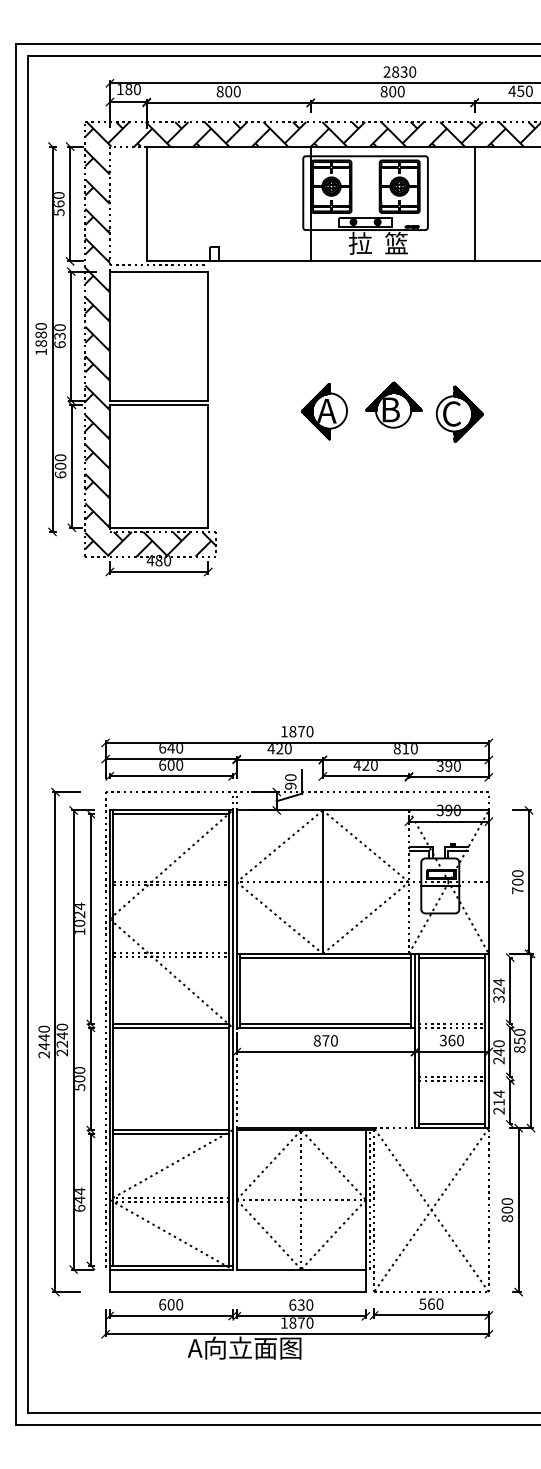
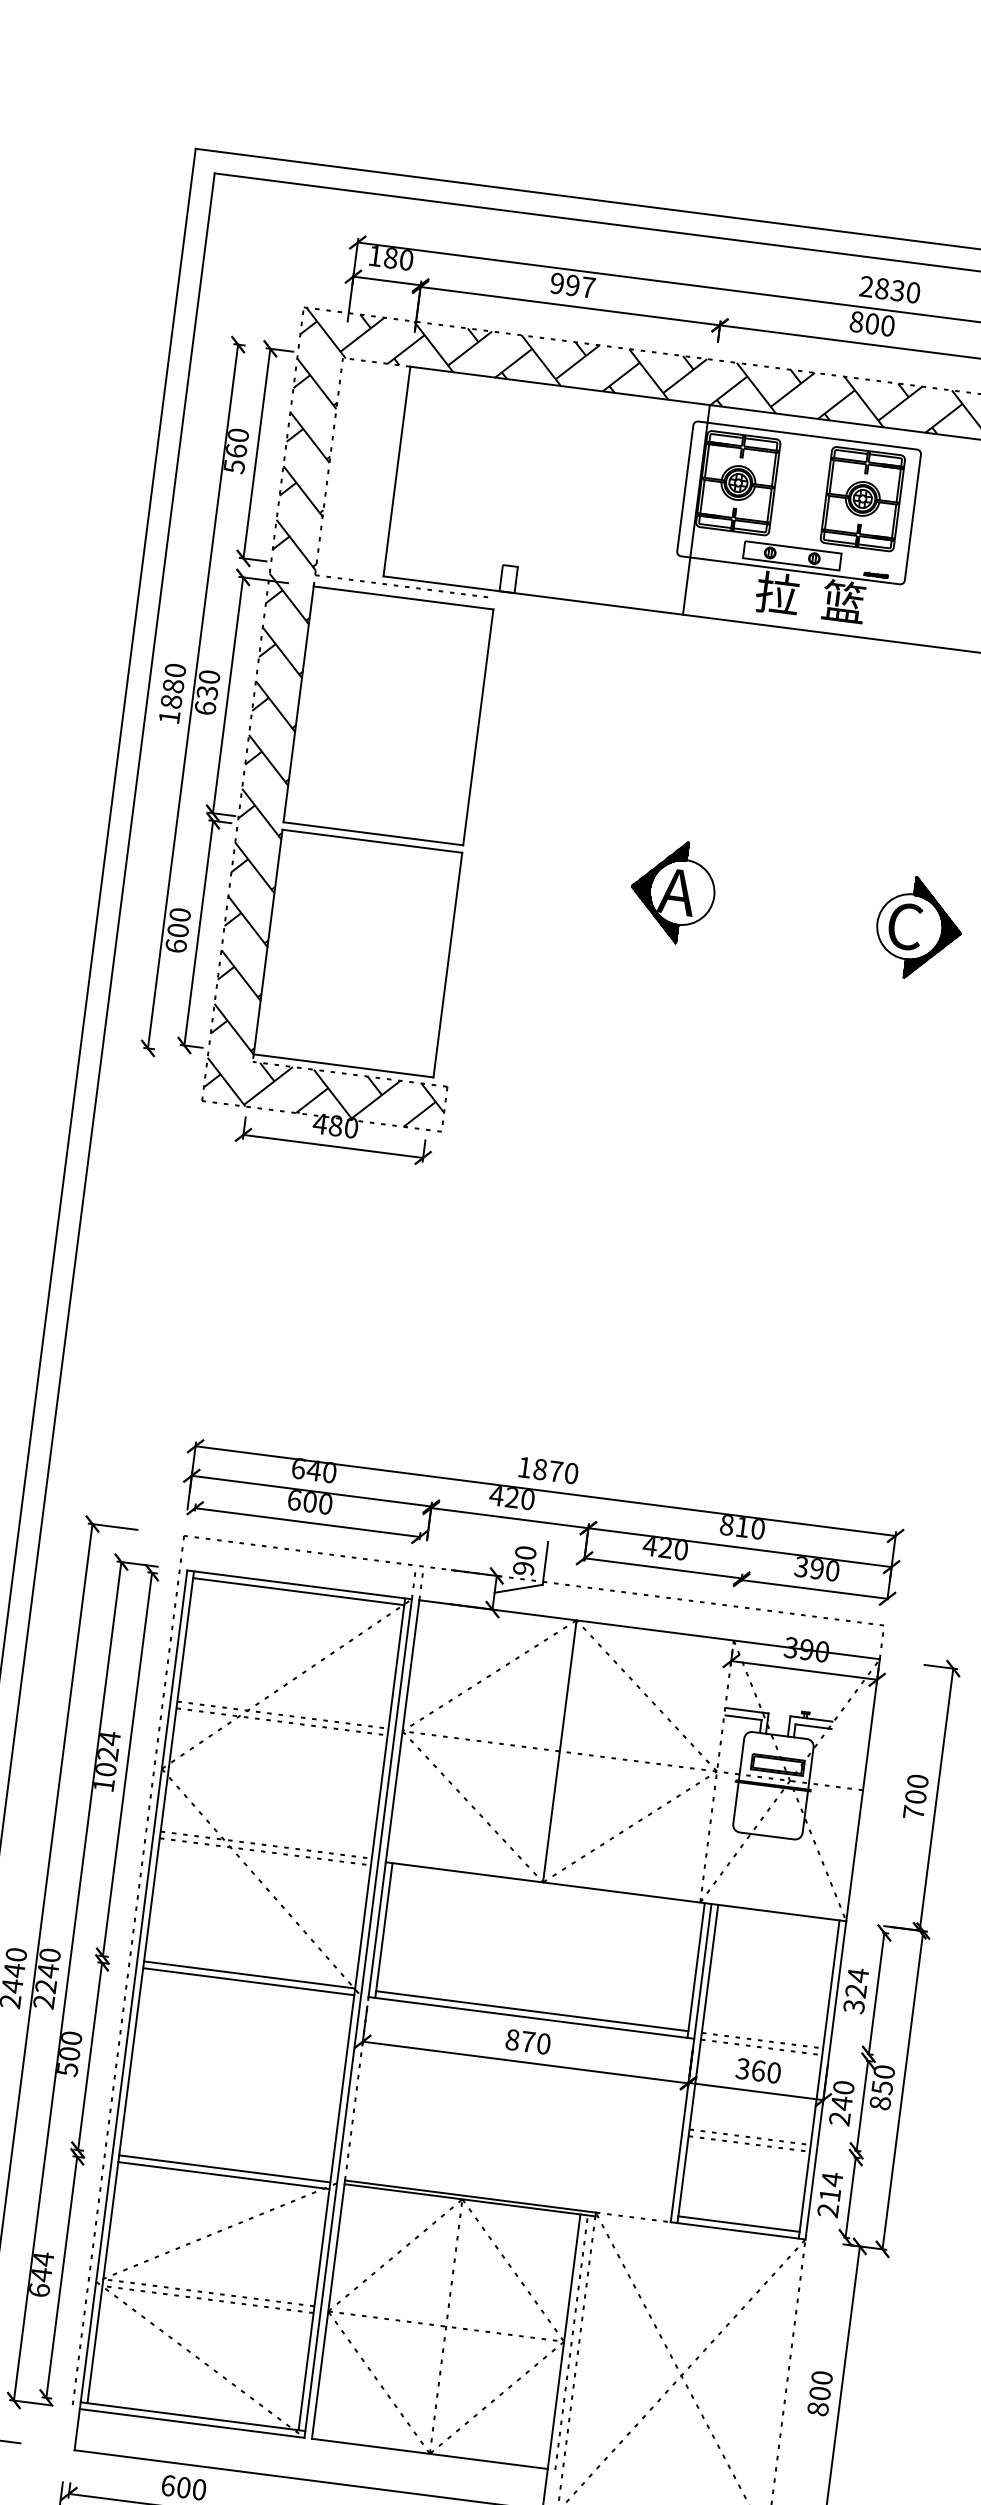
text: (228, 91) -> (572, 285), 800 -> 997
part: (393, 404) -> (800, 895), removed
line: (325, 957) -> (547, 1889), removed
line: (451, 957) -> (777, 1919), removed

